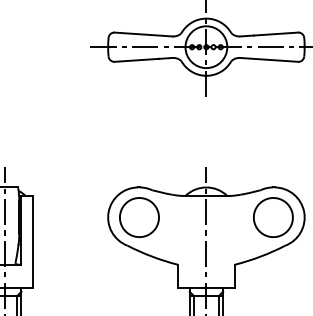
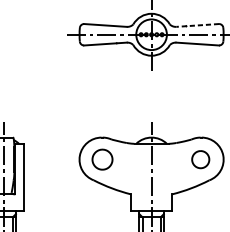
line: (268, 34) -> (197, 25), solid -> dashed
part: (139, 217) -> (102, 159), size x0.7
part: (273, 217) -> (200, 159), size x0.6

